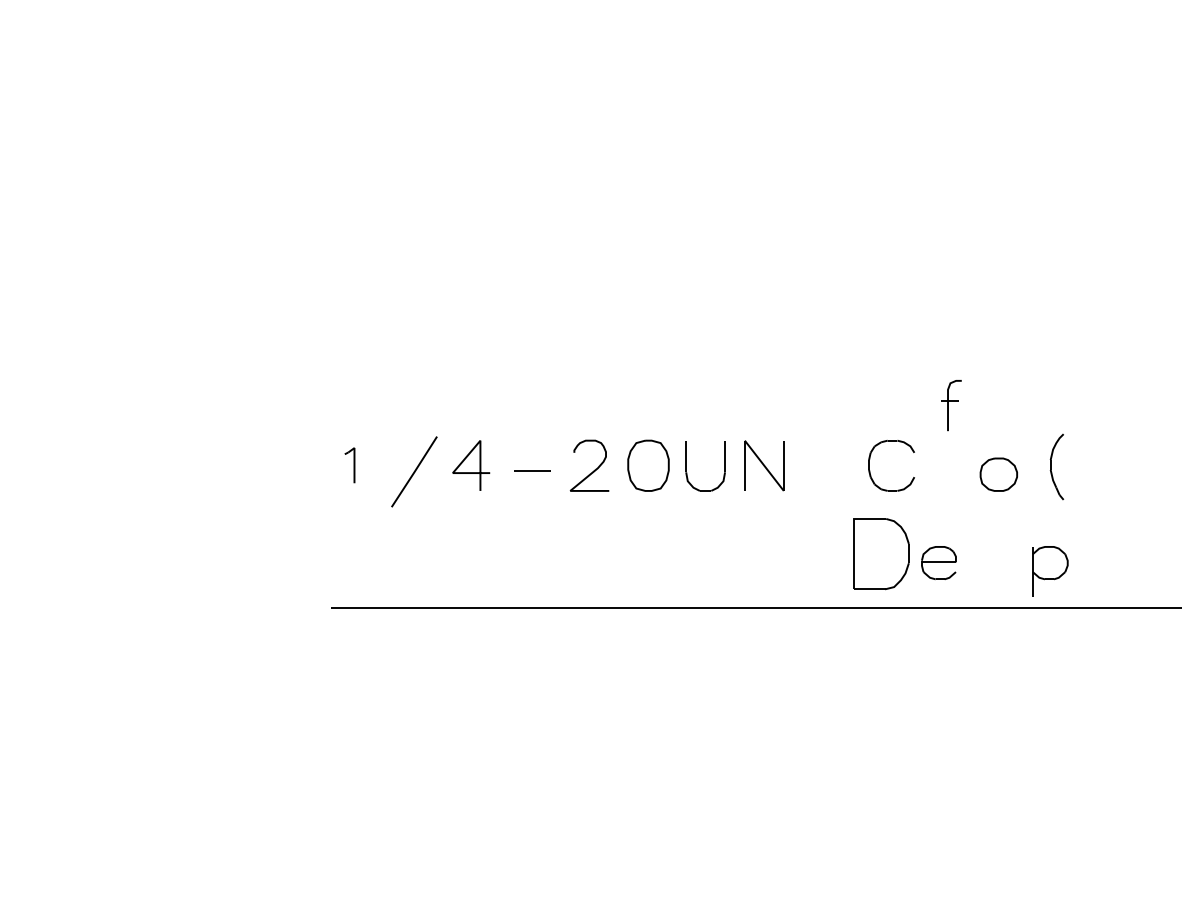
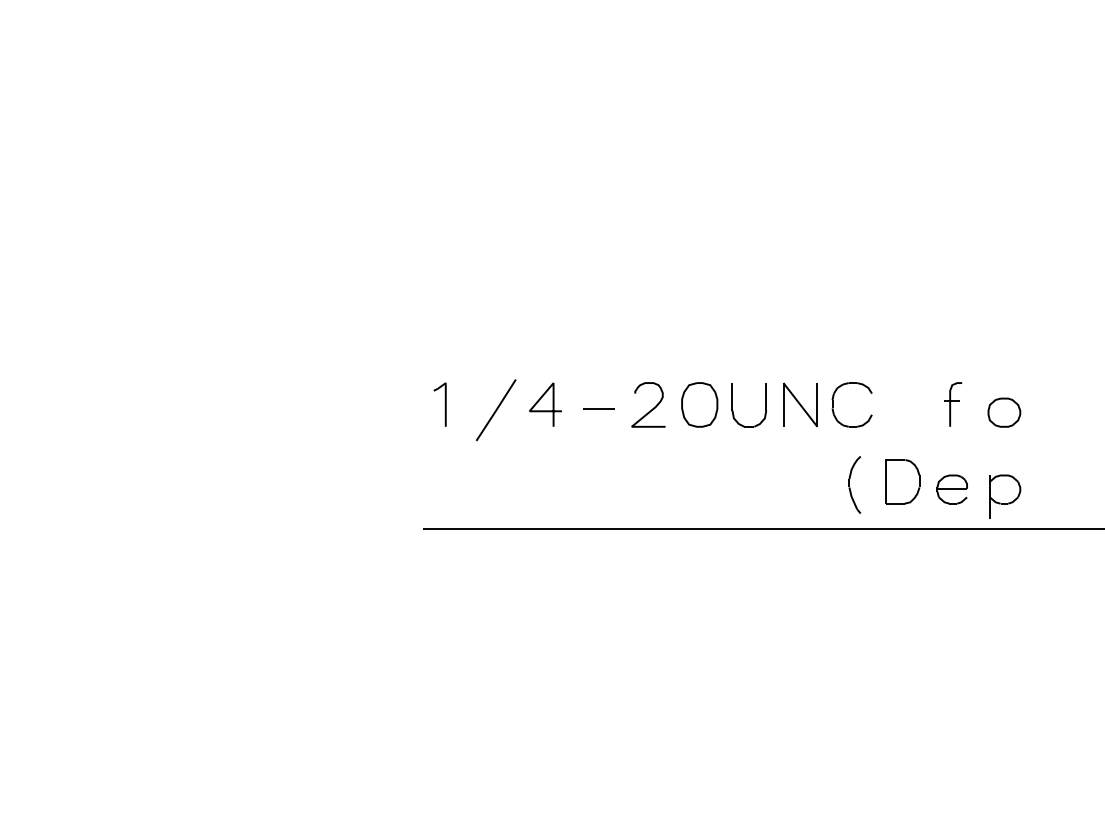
part: (951, 405) -> (953, 404), moved
part: (349, 465) -> (439, 404), size x1.43
part: (870, 465) -> (833, 404), moved
part: (1056, 466) -> (854, 484), moved
part: (881, 553) -> (902, 481), size x0.71
part: (1050, 571) -> (1005, 496), moved

